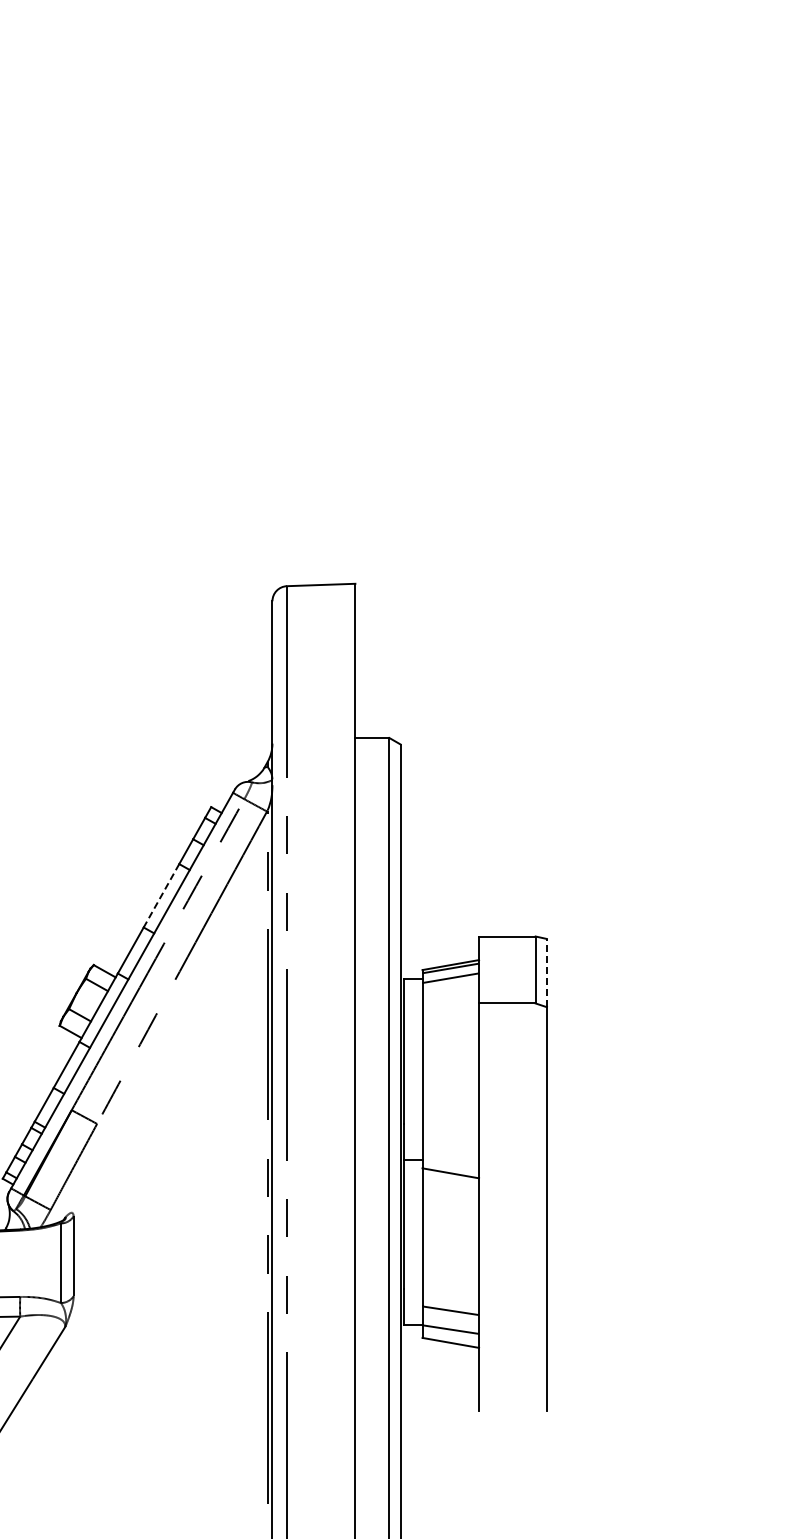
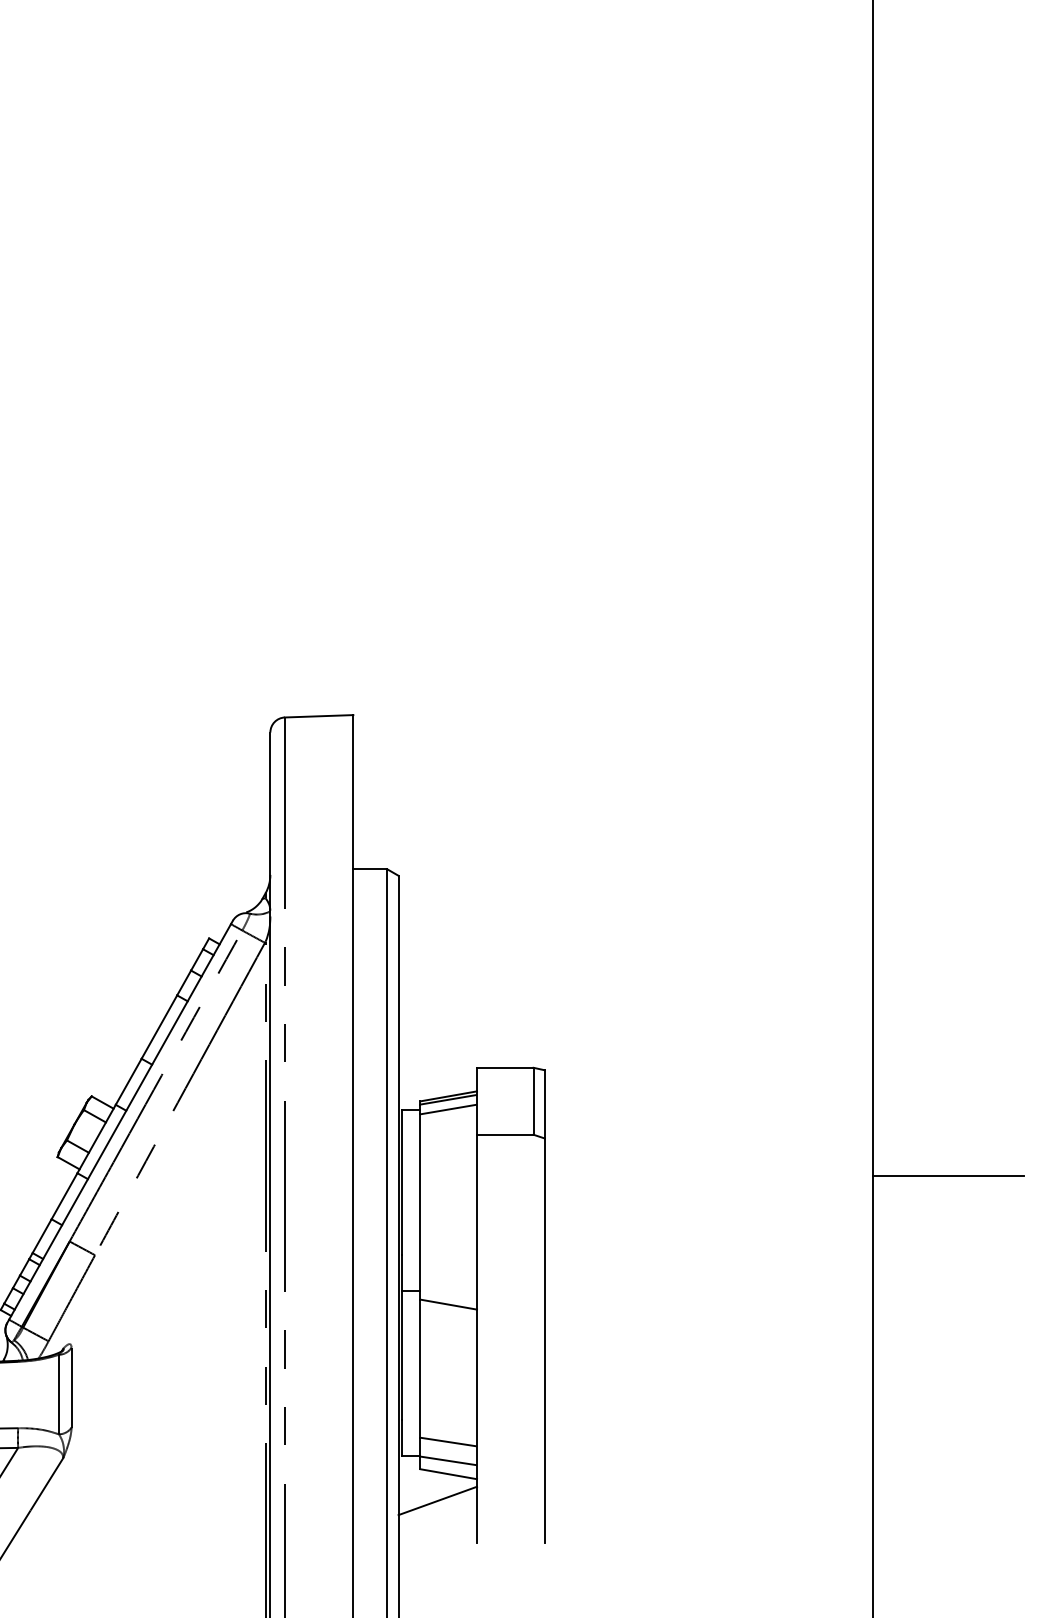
line: (161, 896) -> (159, 1027), dashed -> solid
line: (546, 972) -> (544, 1103), dashed -> solid
line: (439, 1369) -> (437, 1500), added

